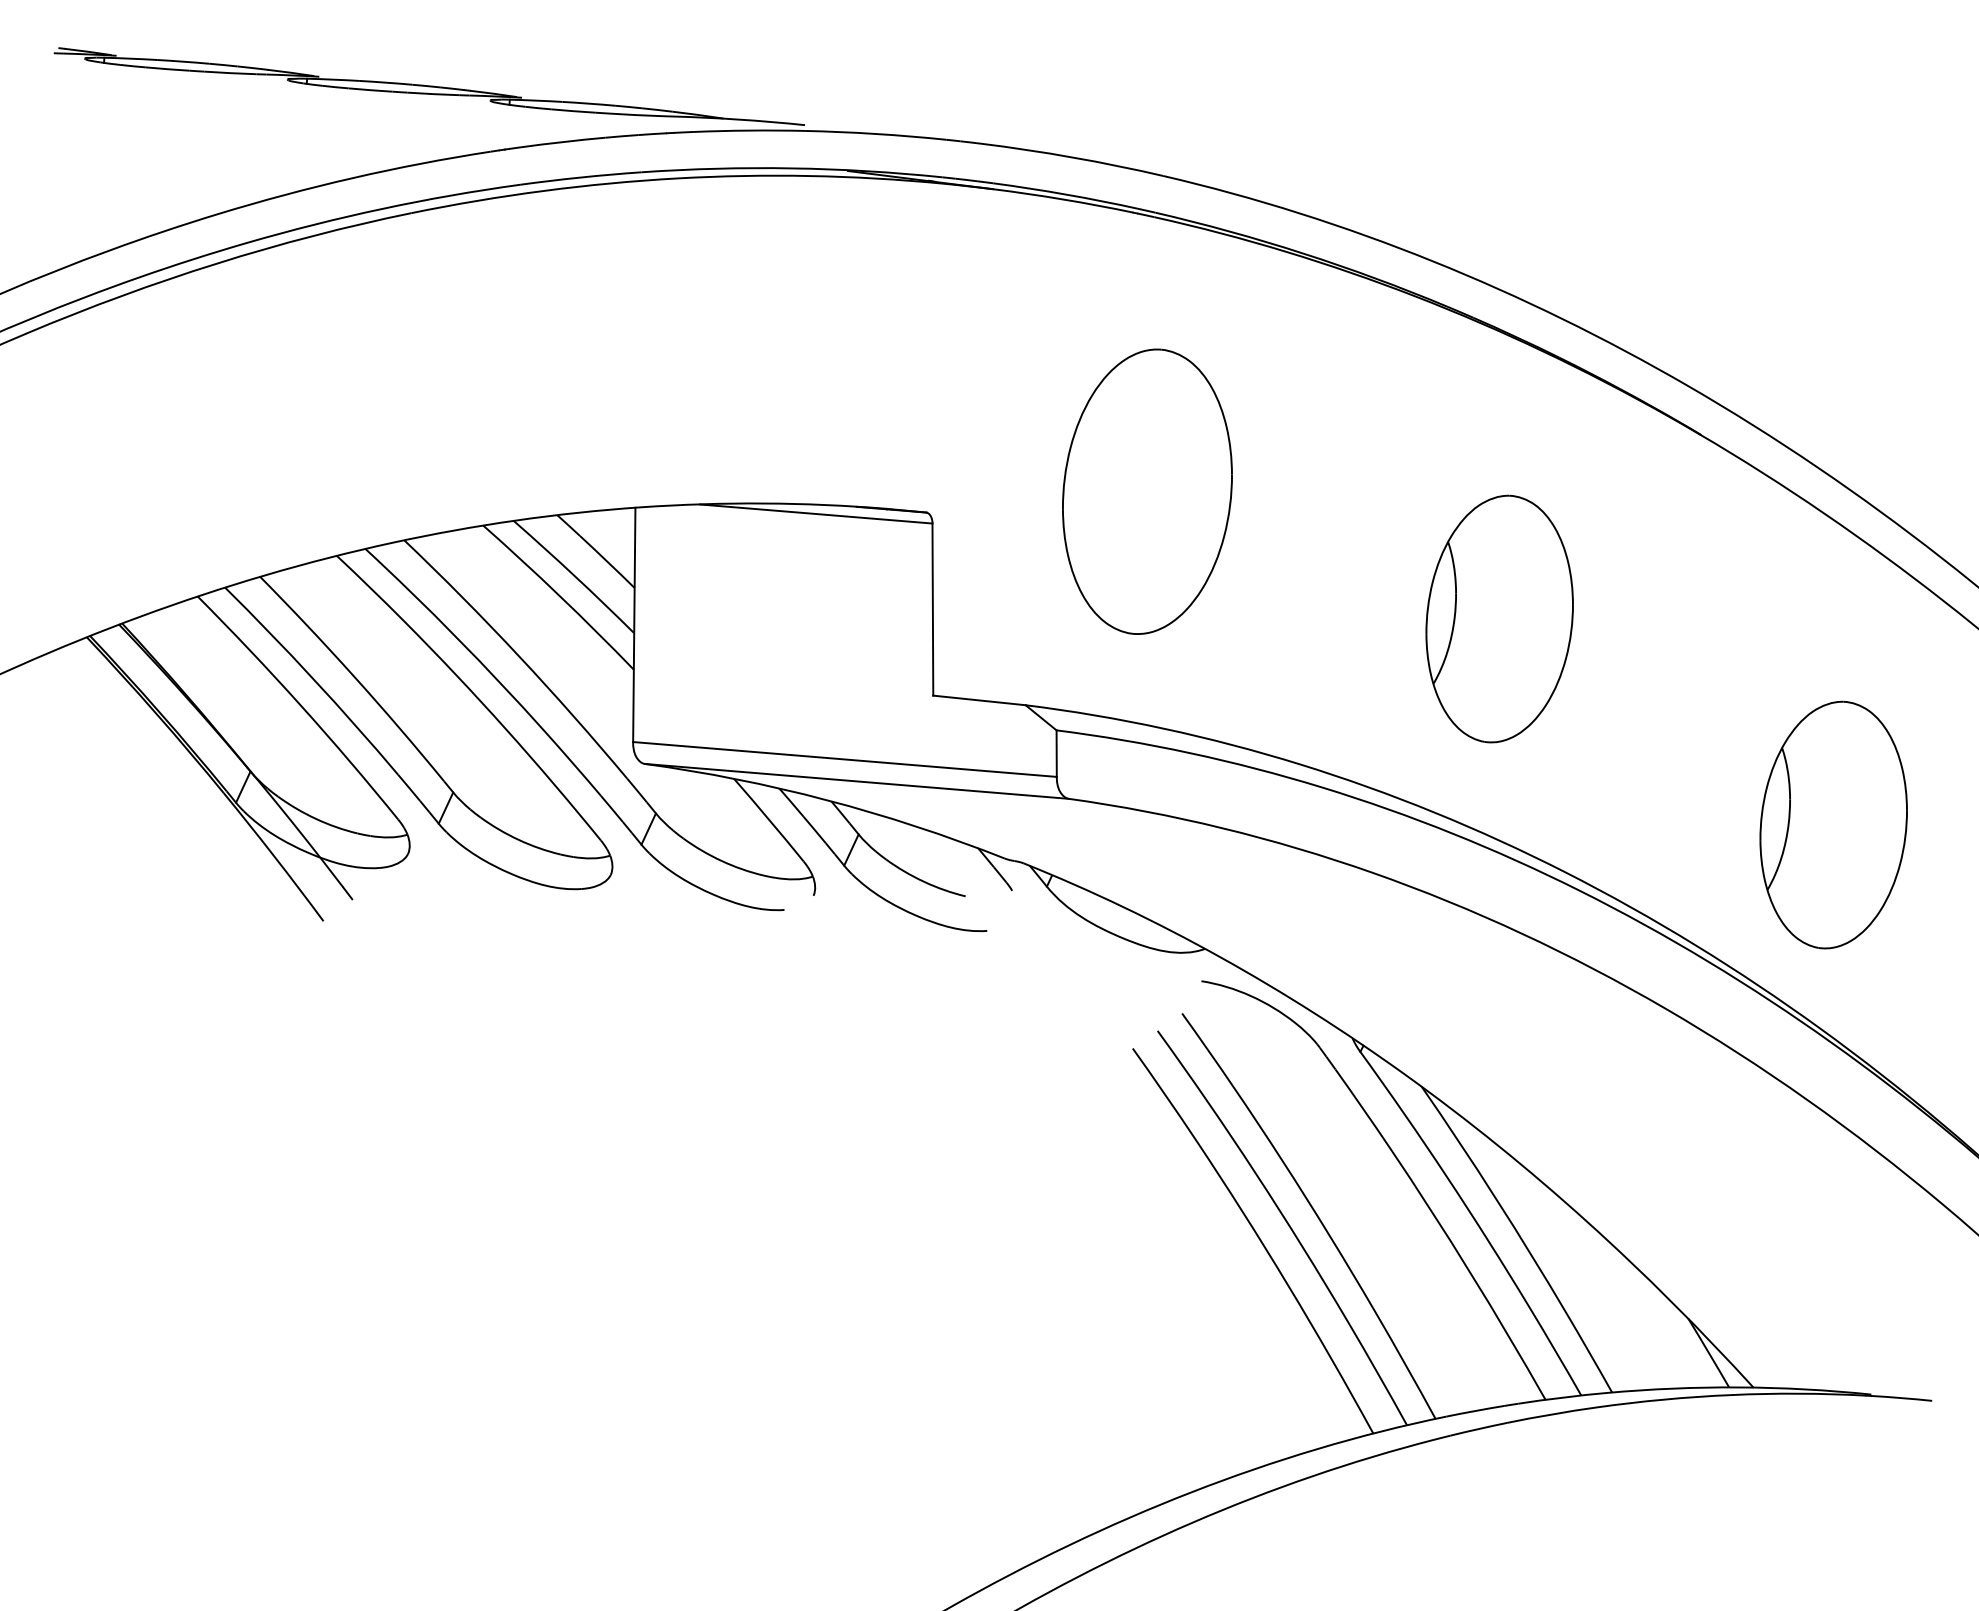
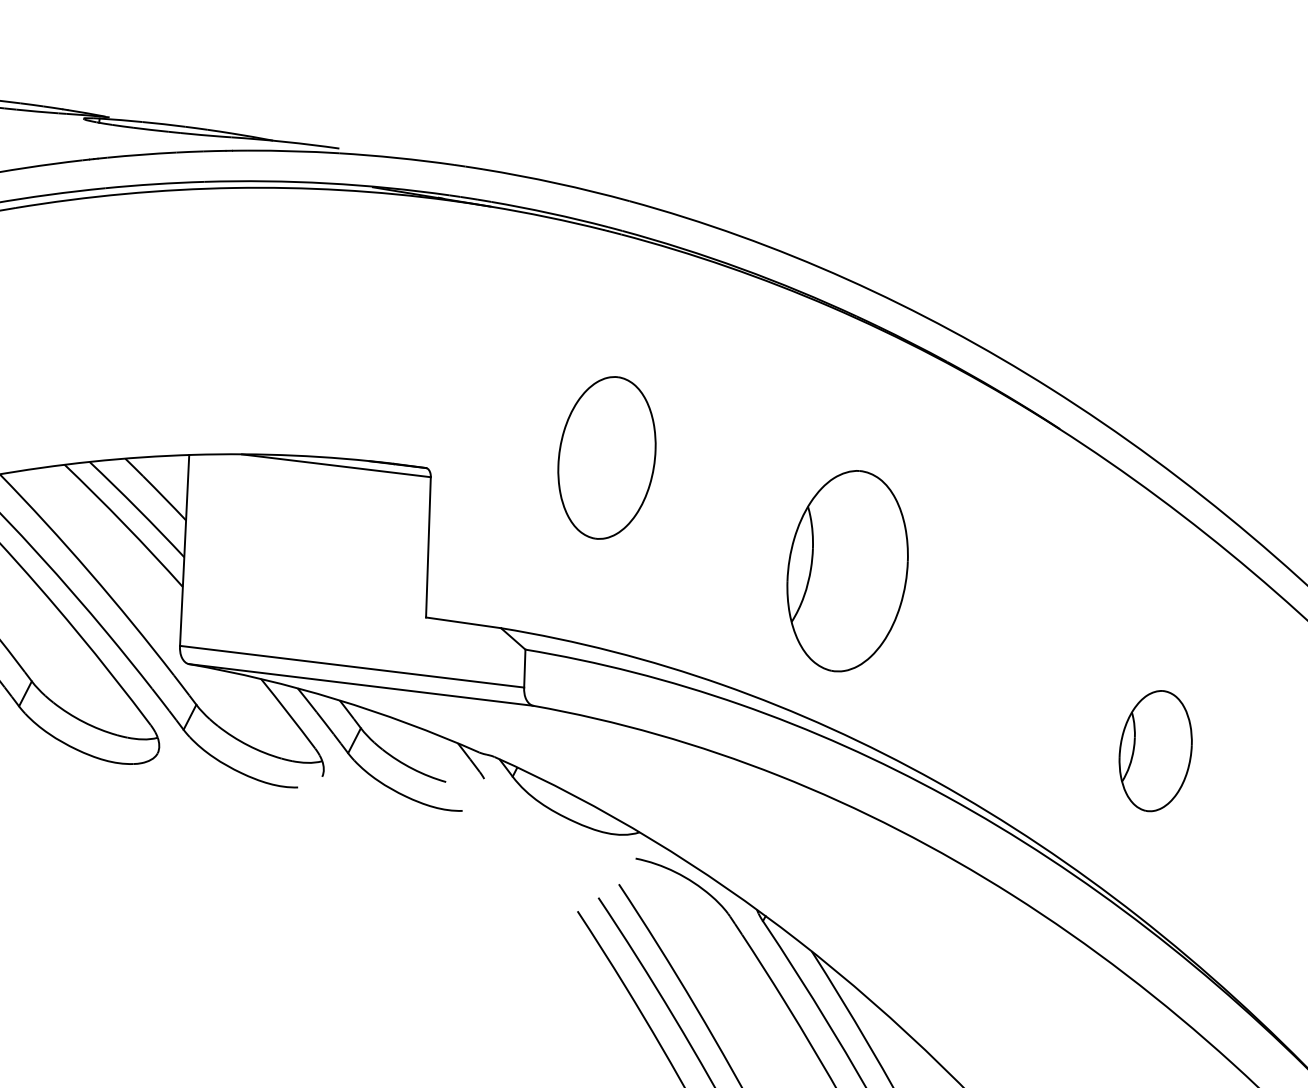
part: (1147, 491) -> (607, 457), size x0.7
part: (1499, 618) -> (847, 570), moved
part: (1833, 824) -> (1155, 750), size x0.6

